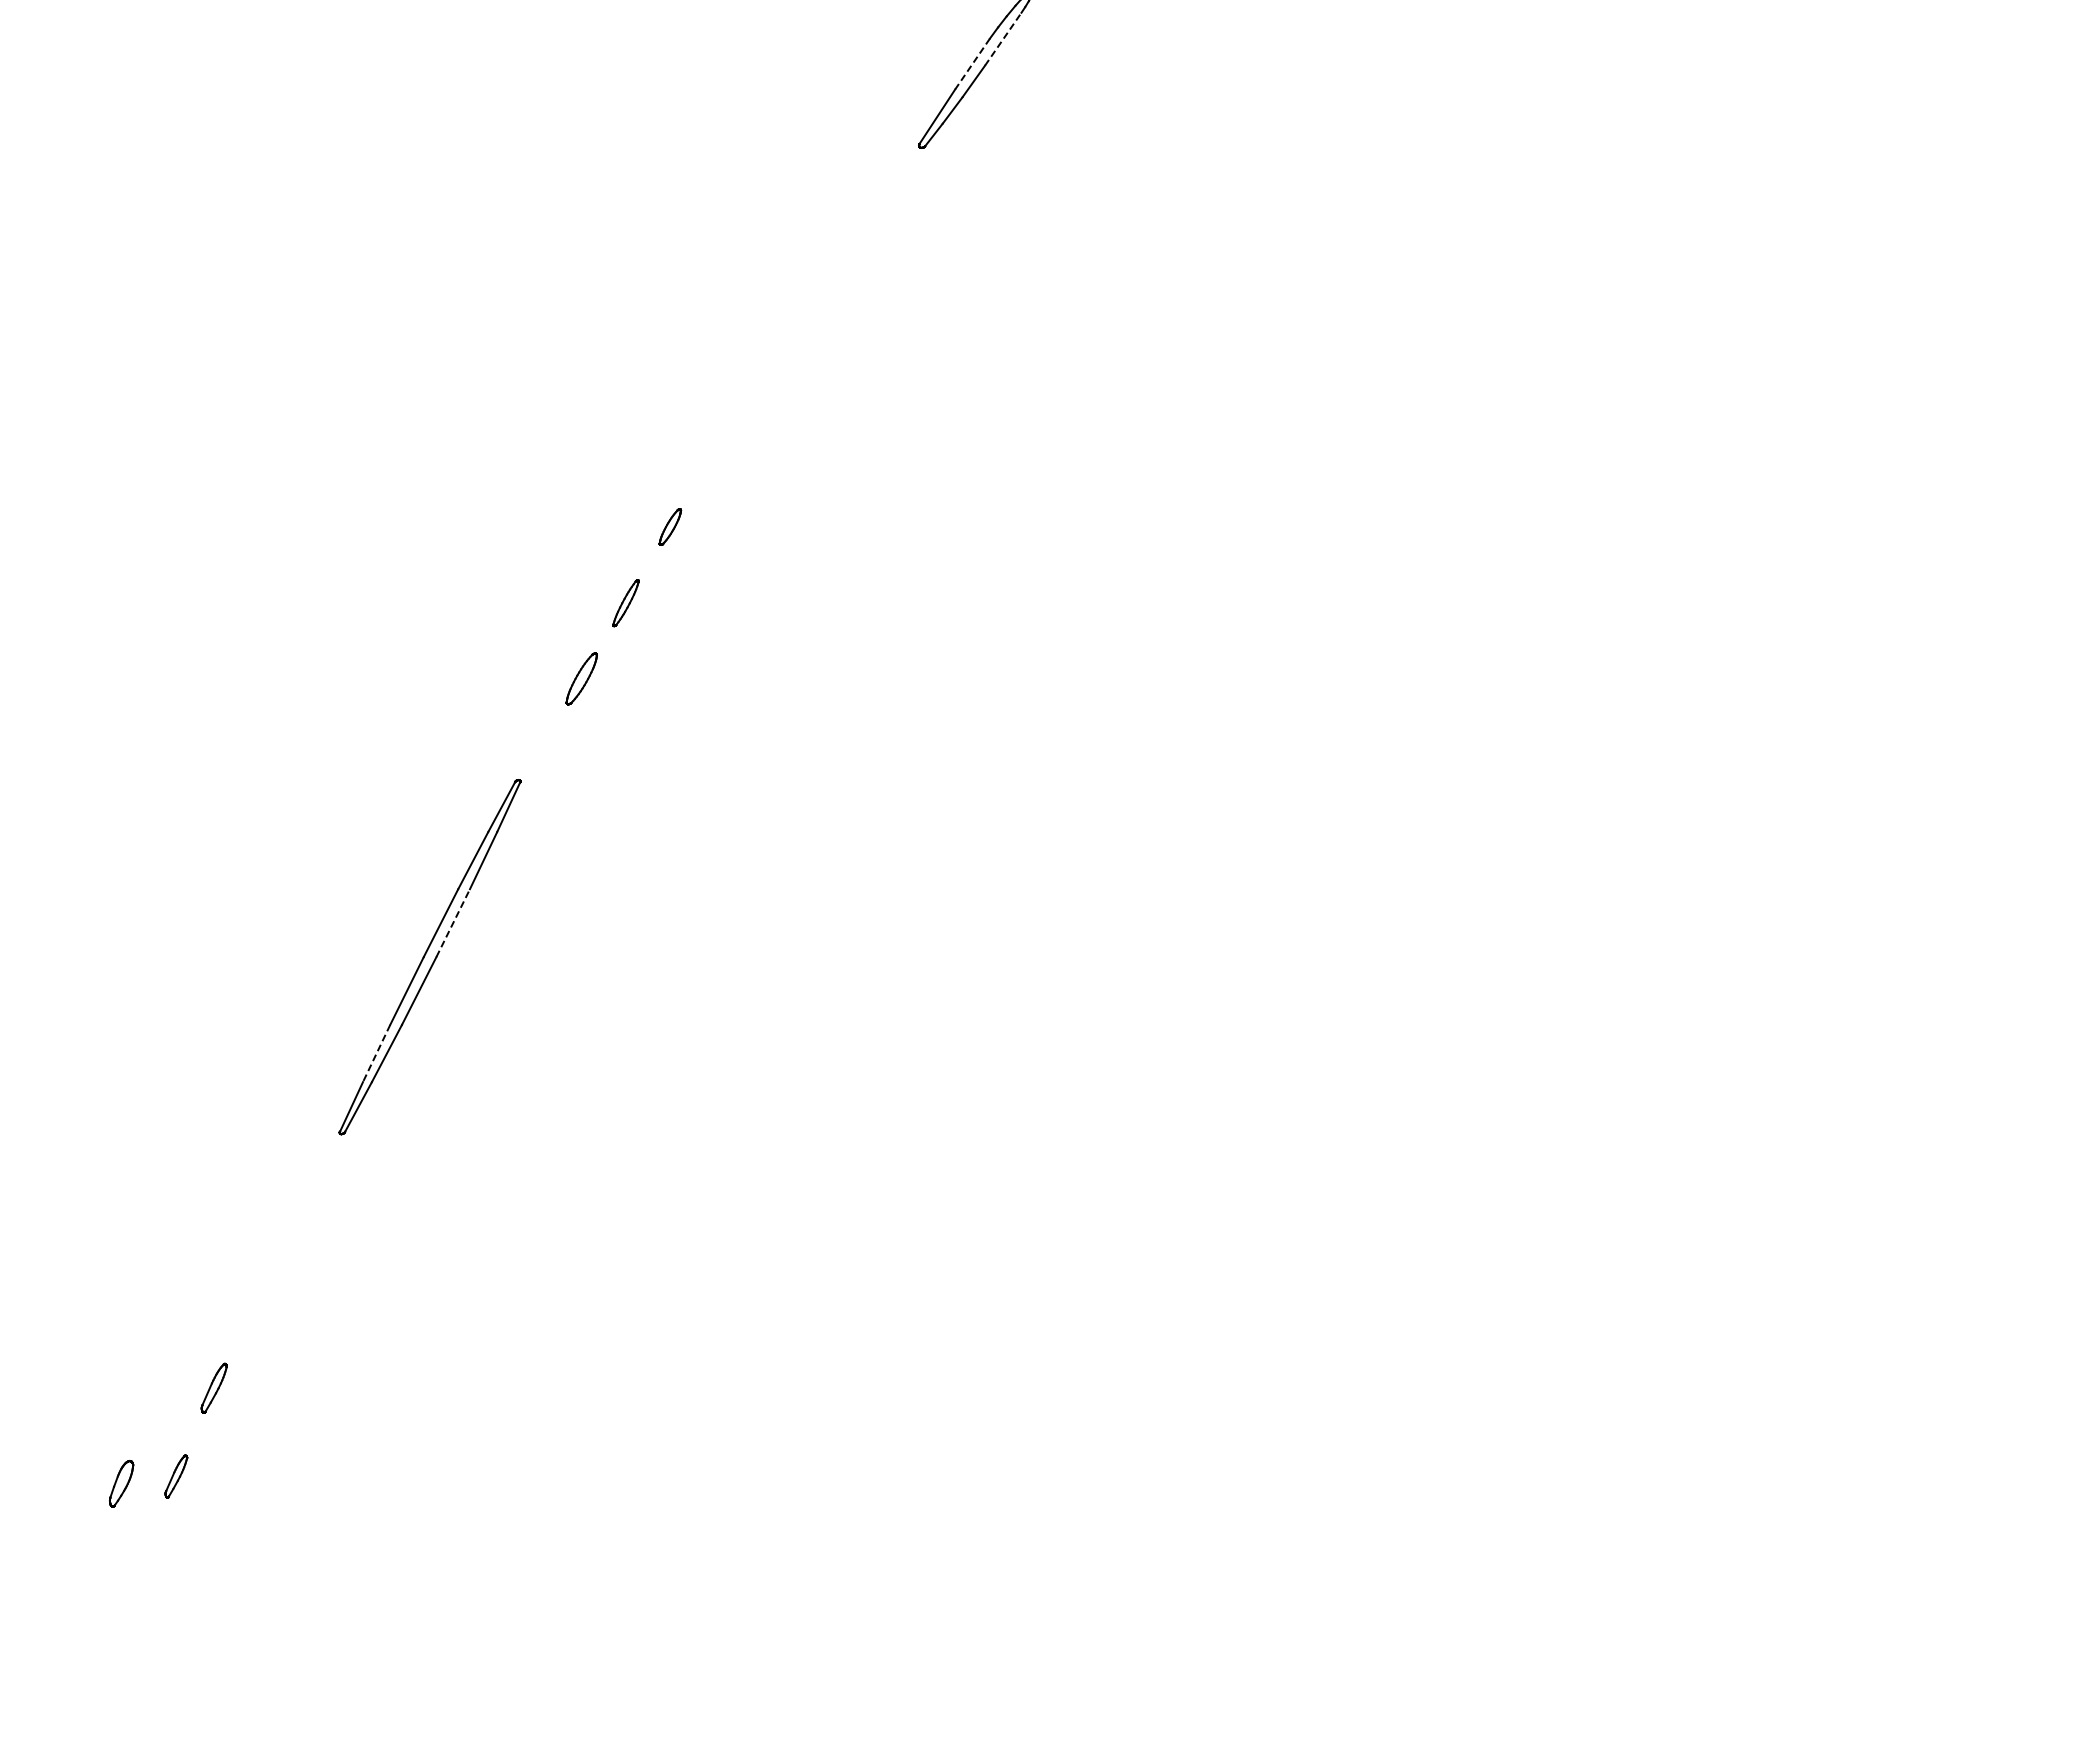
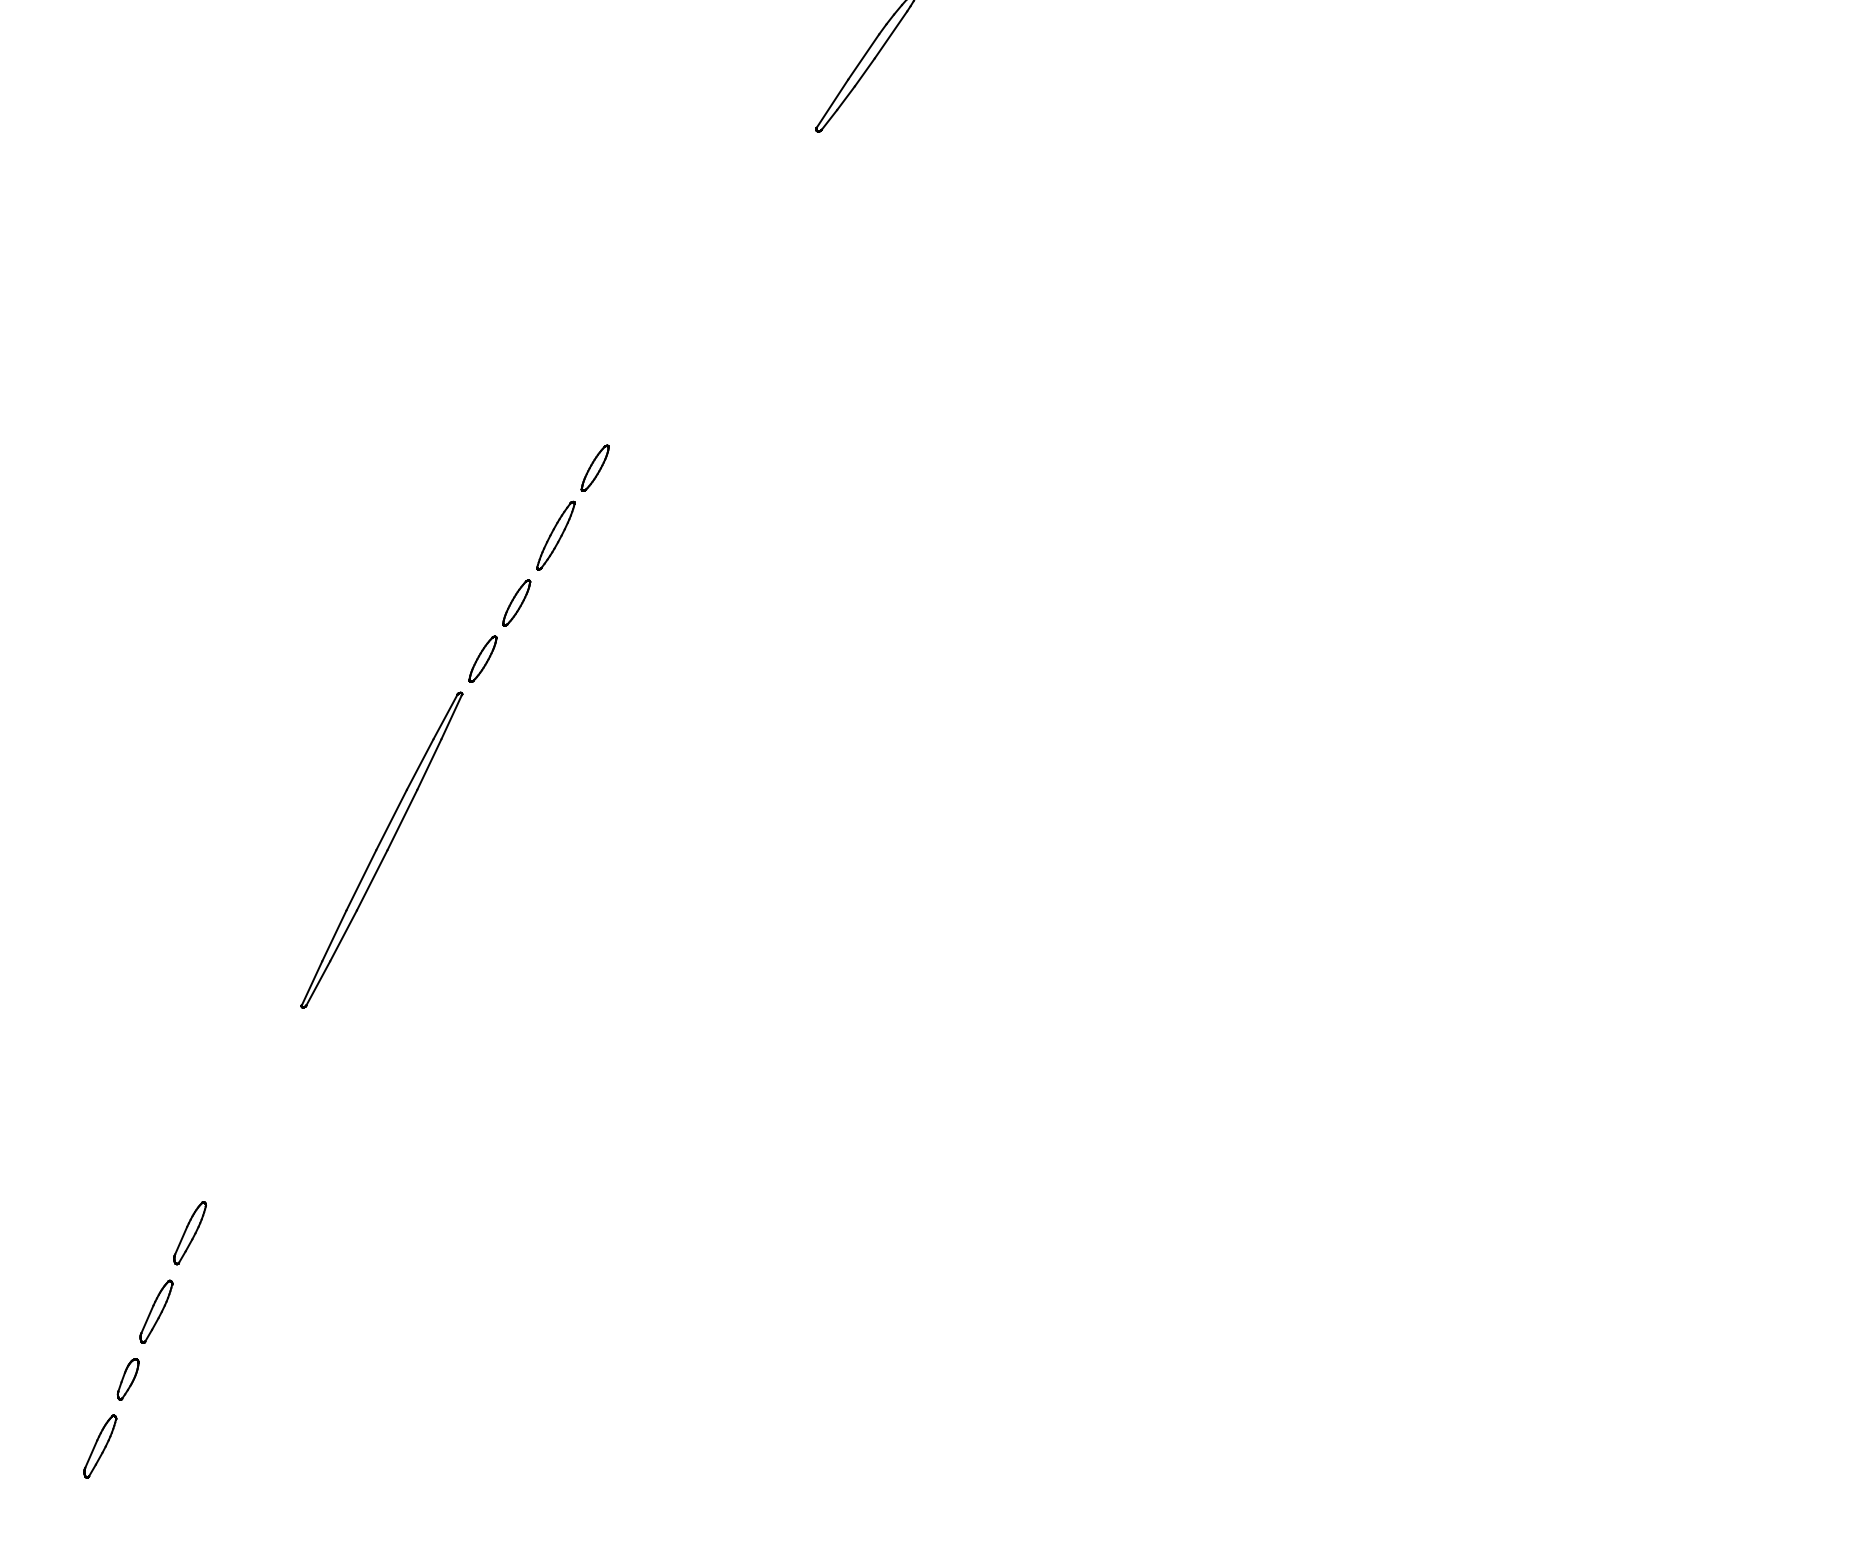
line: (1003, 38) -> (891, 34), dashed -> solid
line: (972, 64) -> (863, 57), dashed -> solid
part: (670, 526) -> (595, 467), size x1.43
part: (625, 603) -> (555, 536), size x1.67
part: (543, 741) -> (482, 658), added
line: (453, 923) -> (402, 820), dashed -> solid
line: (376, 1053) -> (334, 935), dashed -> solid
part: (214, 1388) -> (190, 1233), size x1.43
part: (176, 1476) -> (156, 1311), size x1.67
part: (121, 1483) -> (128, 1379), moved
part: (112, 1628) -> (99, 1446), added

